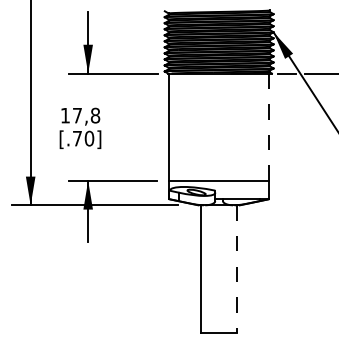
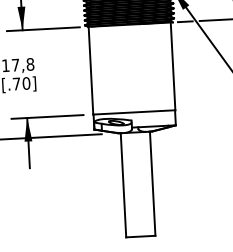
line: (269, 127) -> (173, 66), dashed -> solid
line: (237, 269) -> (153, 184), dashed -> solid

